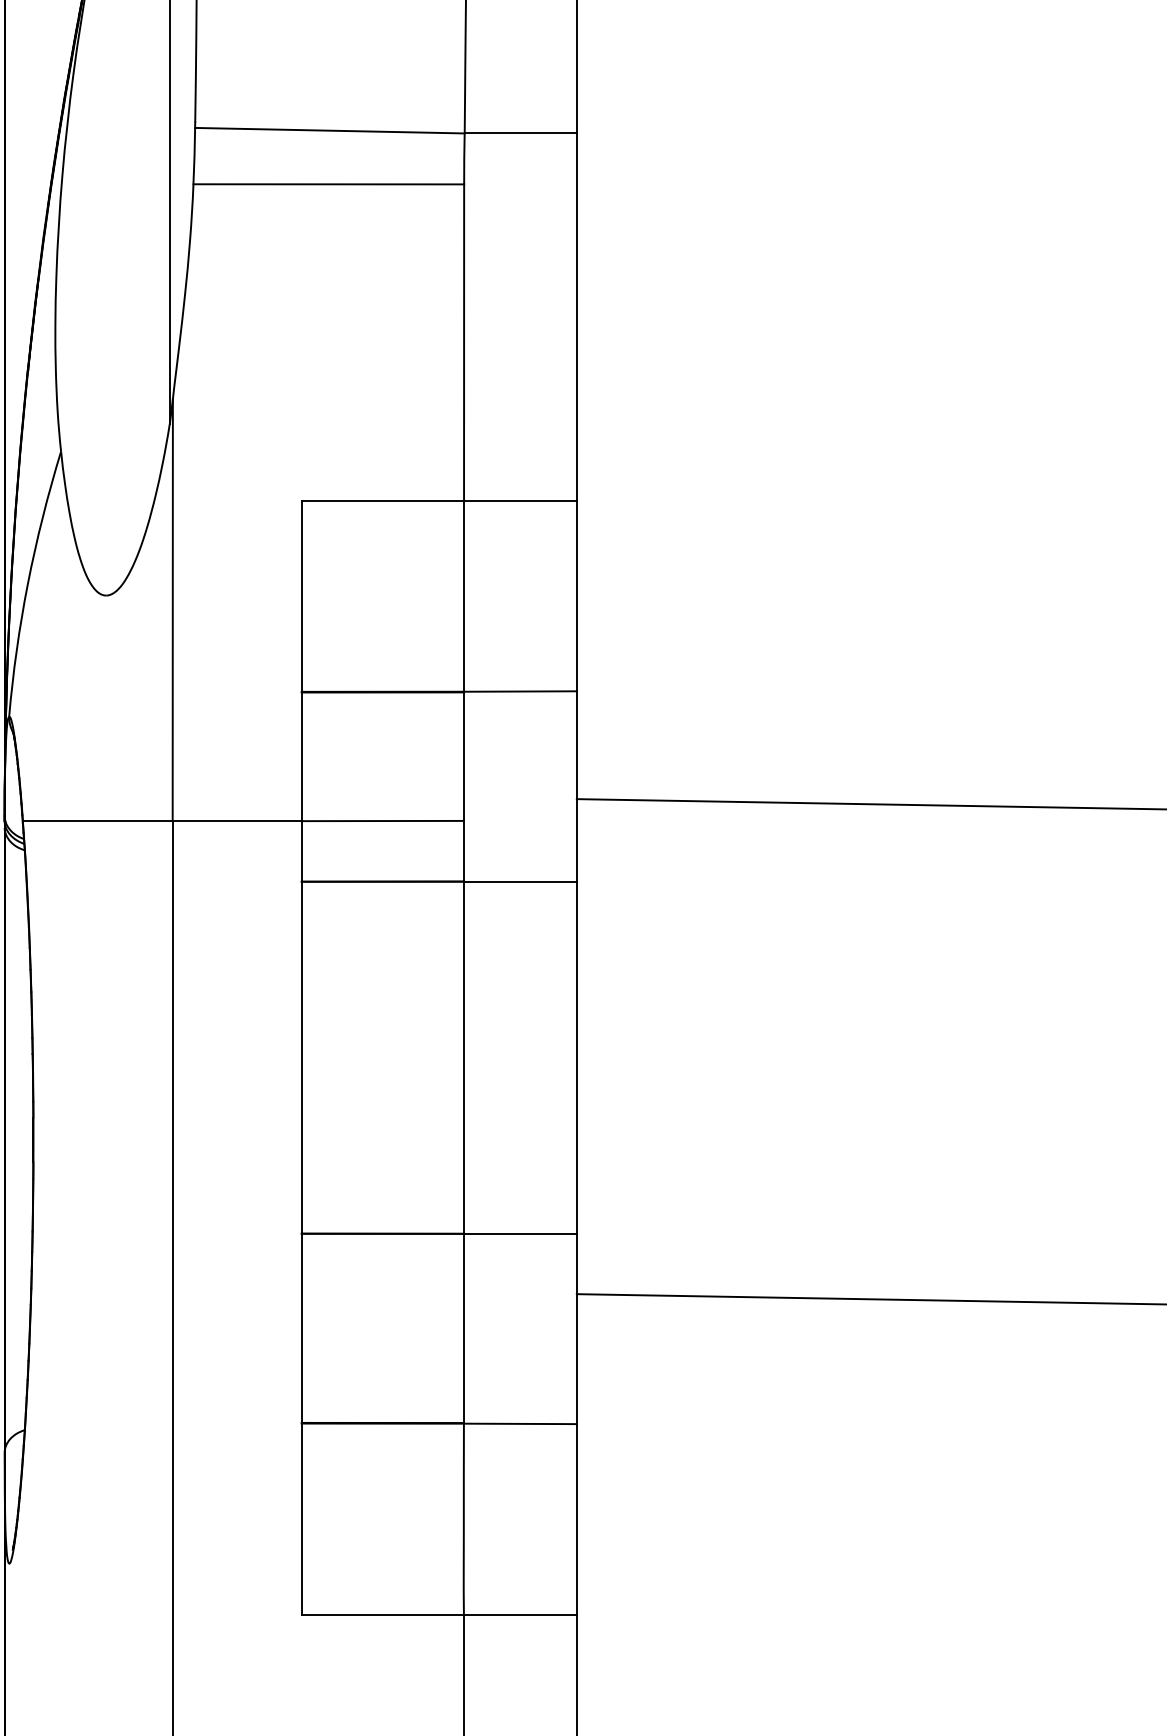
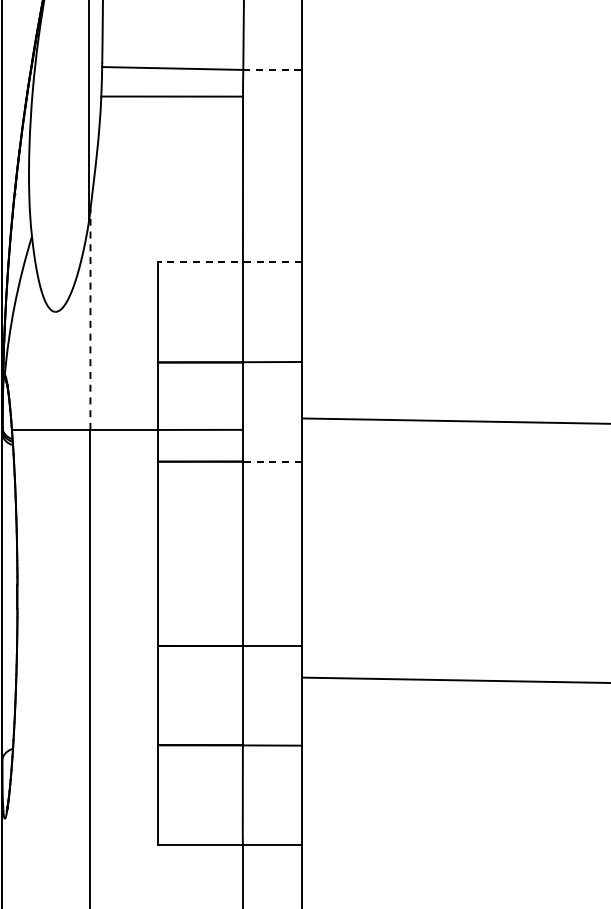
line: (522, 132) -> (273, 69), solid -> dashed
line: (438, 501) -> (229, 262), solid -> dashed
line: (172, 610) -> (90, 319), solid -> dashed
line: (520, 881) -> (272, 461), solid -> dashed

